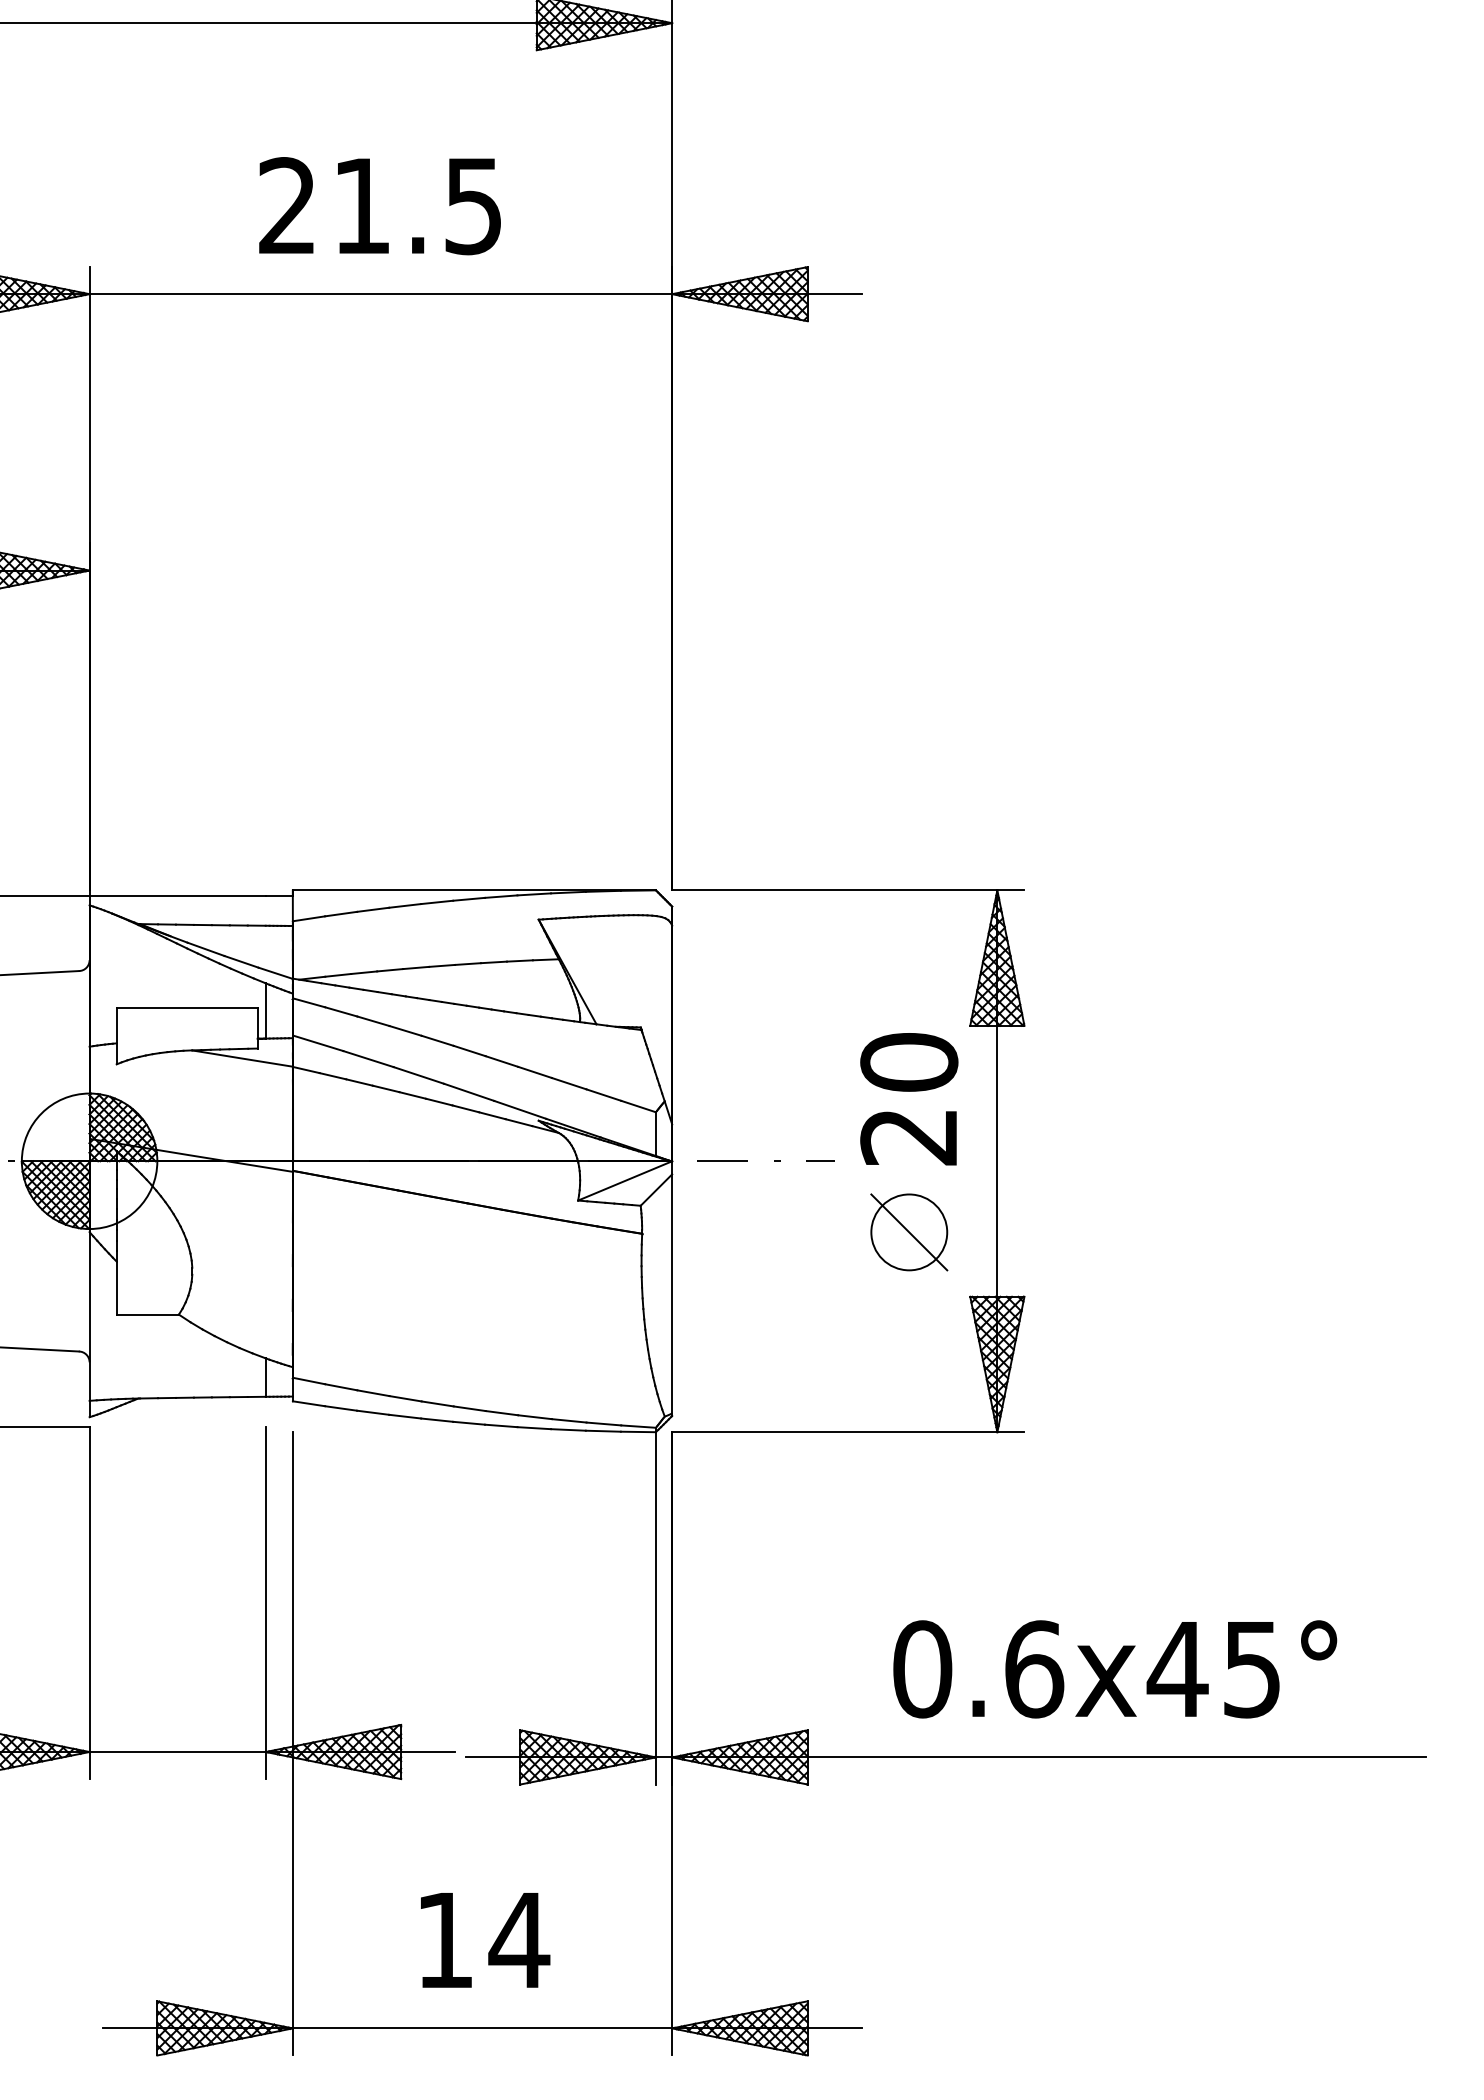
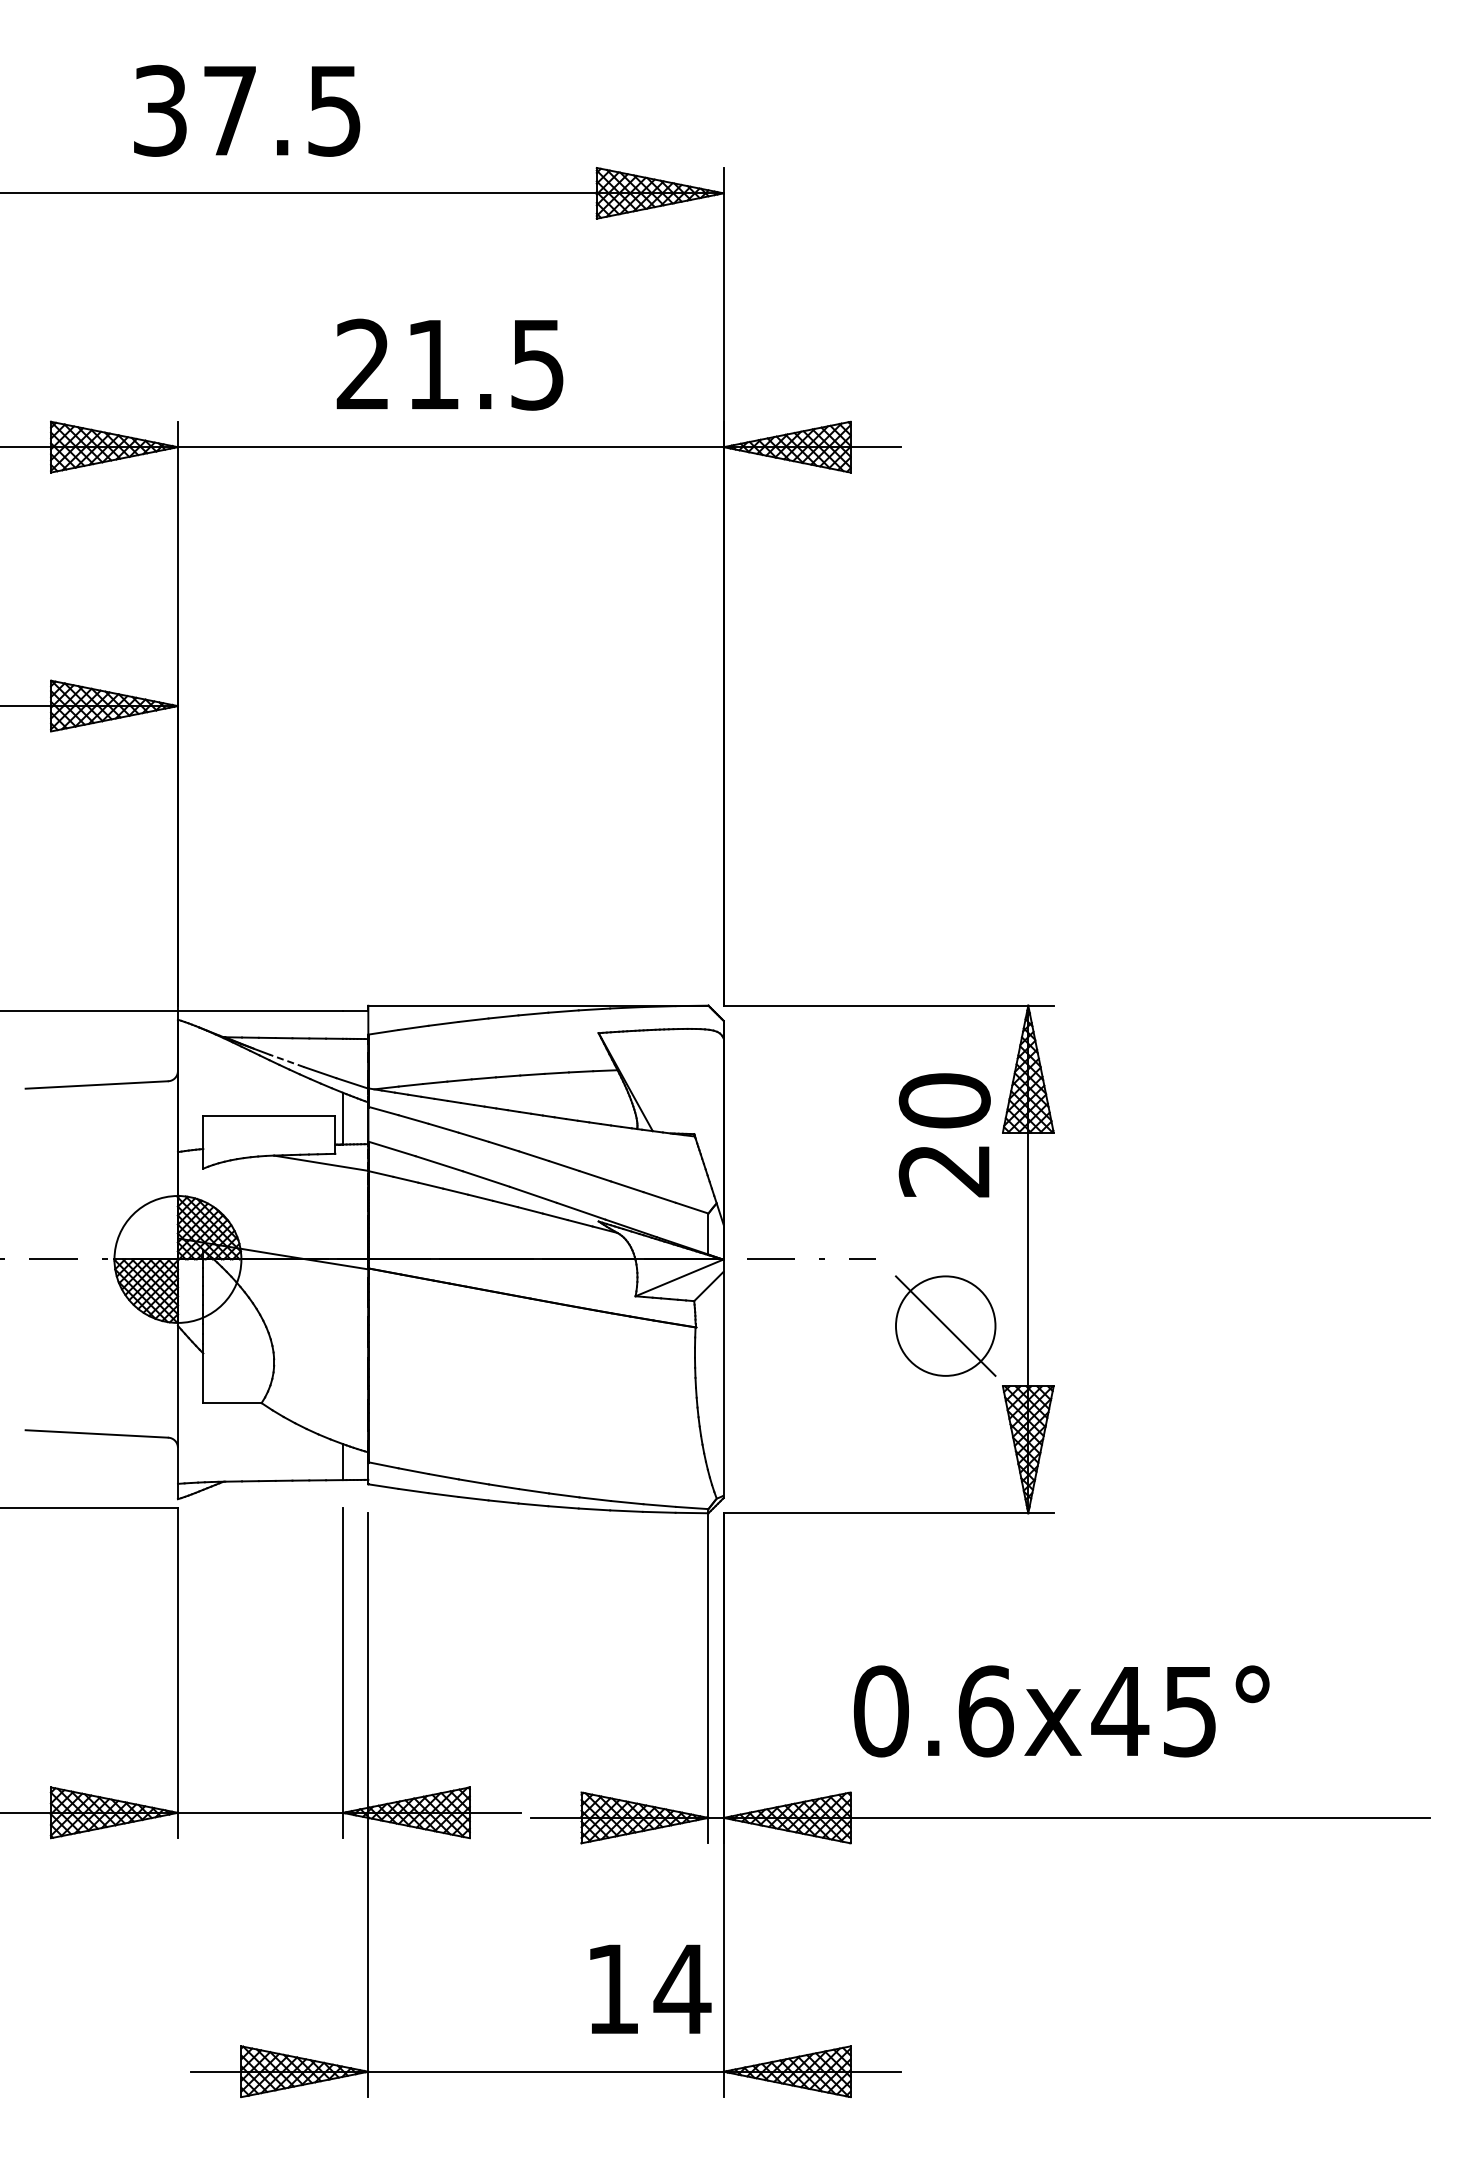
line: (205, 948) -> (286, 1060), solid -> dashed
text: (908, 1099) -> (944, 1135), moved
part: (908, 1231) -> (945, 1325), size x1.4
text: (1114, 1669) -> (1061, 1711), moved
text: (485, 1939) -> (650, 1988), moved

